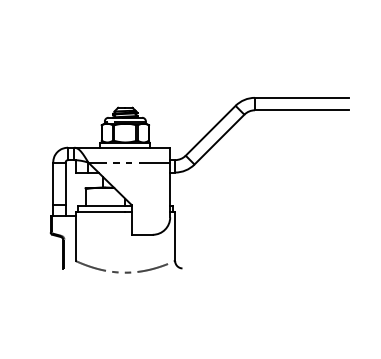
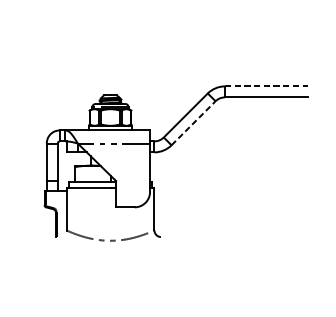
line: (302, 97) -> (266, 86), solid -> dashed
line: (219, 139) -> (193, 123), solid -> dashed

